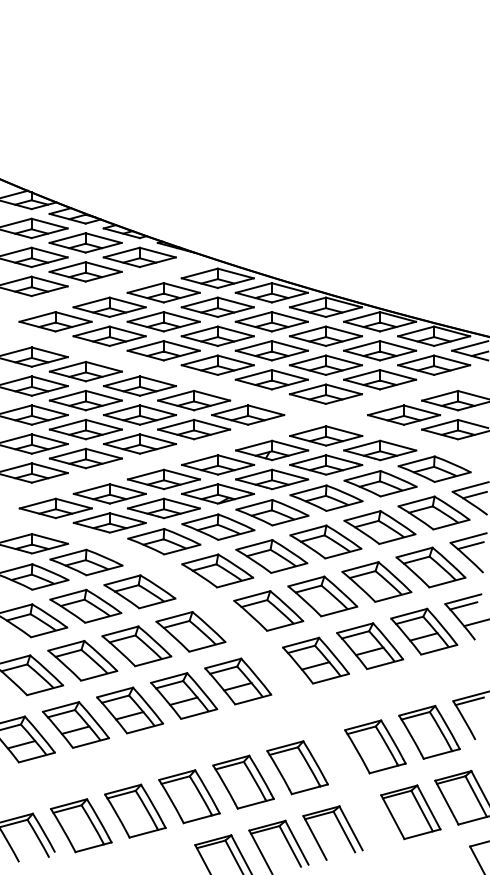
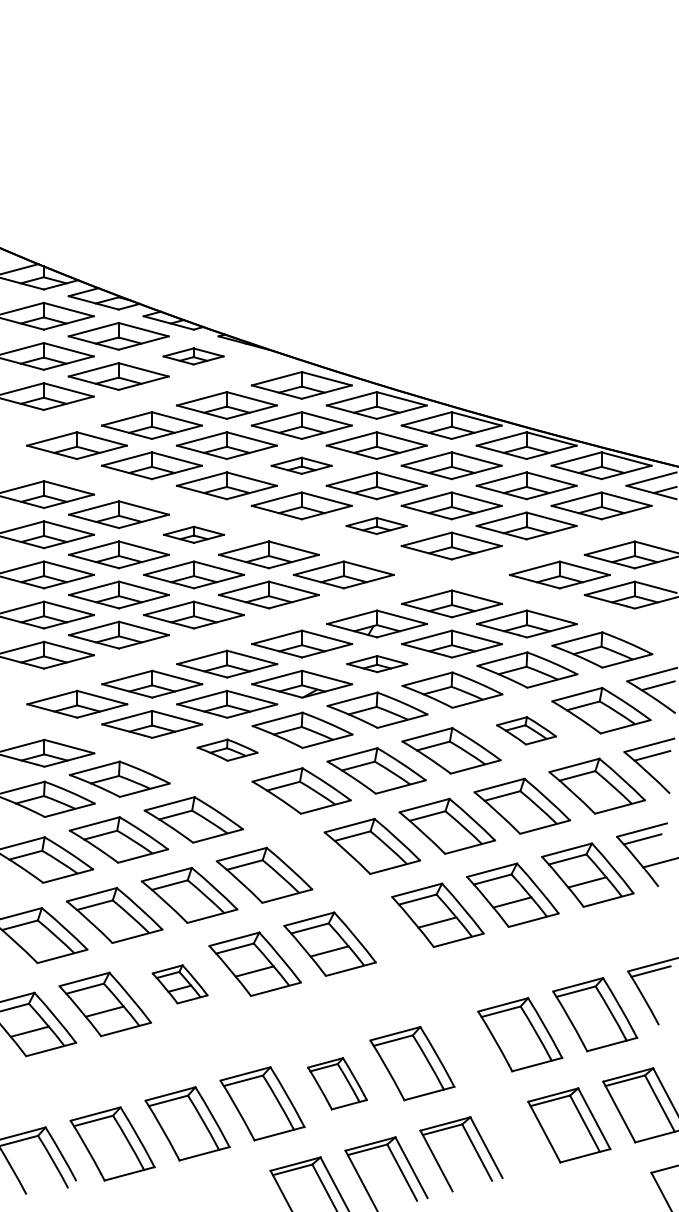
part: (139, 257) -> (193, 356), size x0.6
part: (217, 336) -> (301, 465), size x0.6
part: (271, 379) -> (376, 525), size x0.6
part: (139, 385) -> (193, 534), size x0.6
part: (272, 478) -> (377, 663), size x0.6
part: (379, 527) -> (526, 730), size x0.6
part: (164, 541) -> (227, 749), size x0.6
part: (129, 710) -> (179, 984), size x0.6
part: (243, 782) -> (337, 1083), size x0.7

